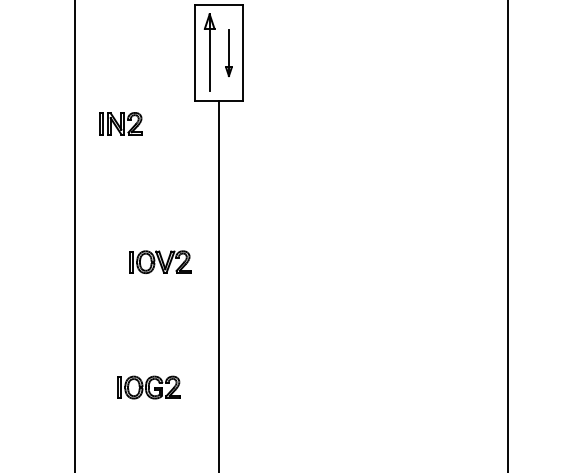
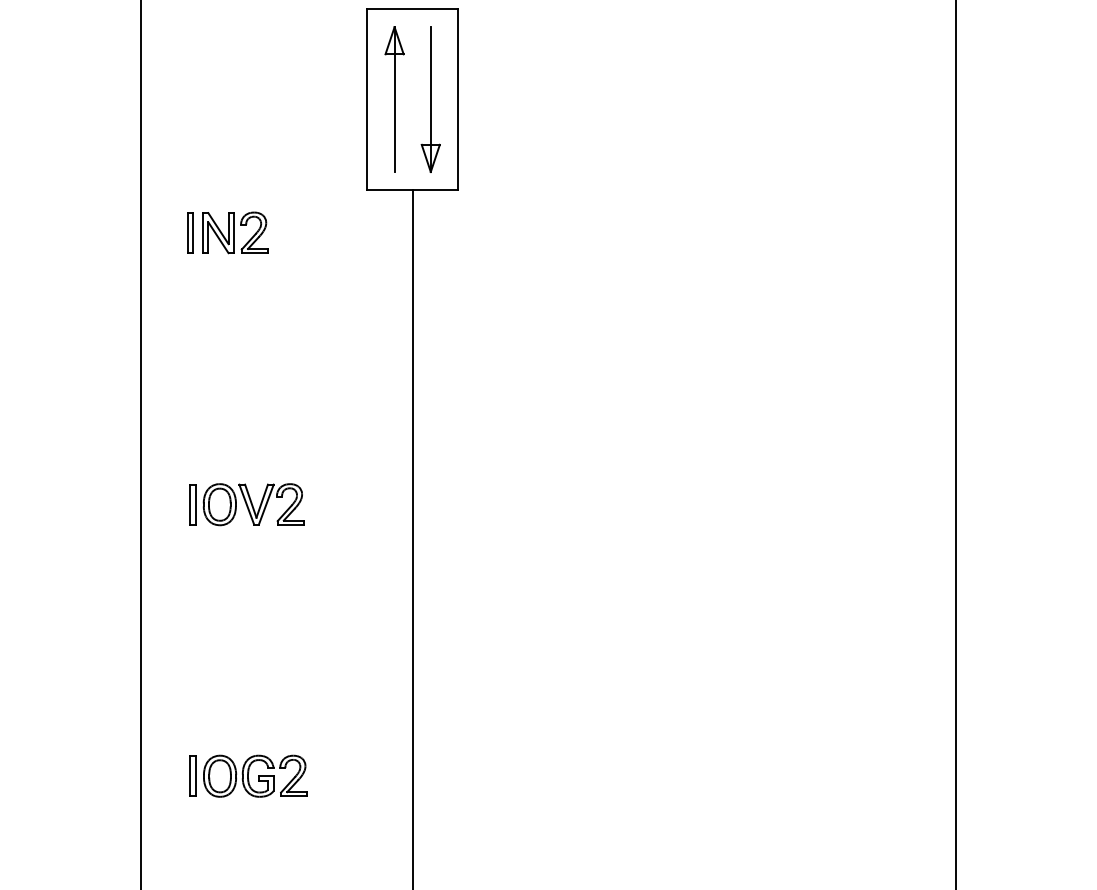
part: (228, 52) -> (429, 98), size x1.67
part: (160, 261) -> (247, 503), moved
part: (148, 387) -> (247, 776), moved

